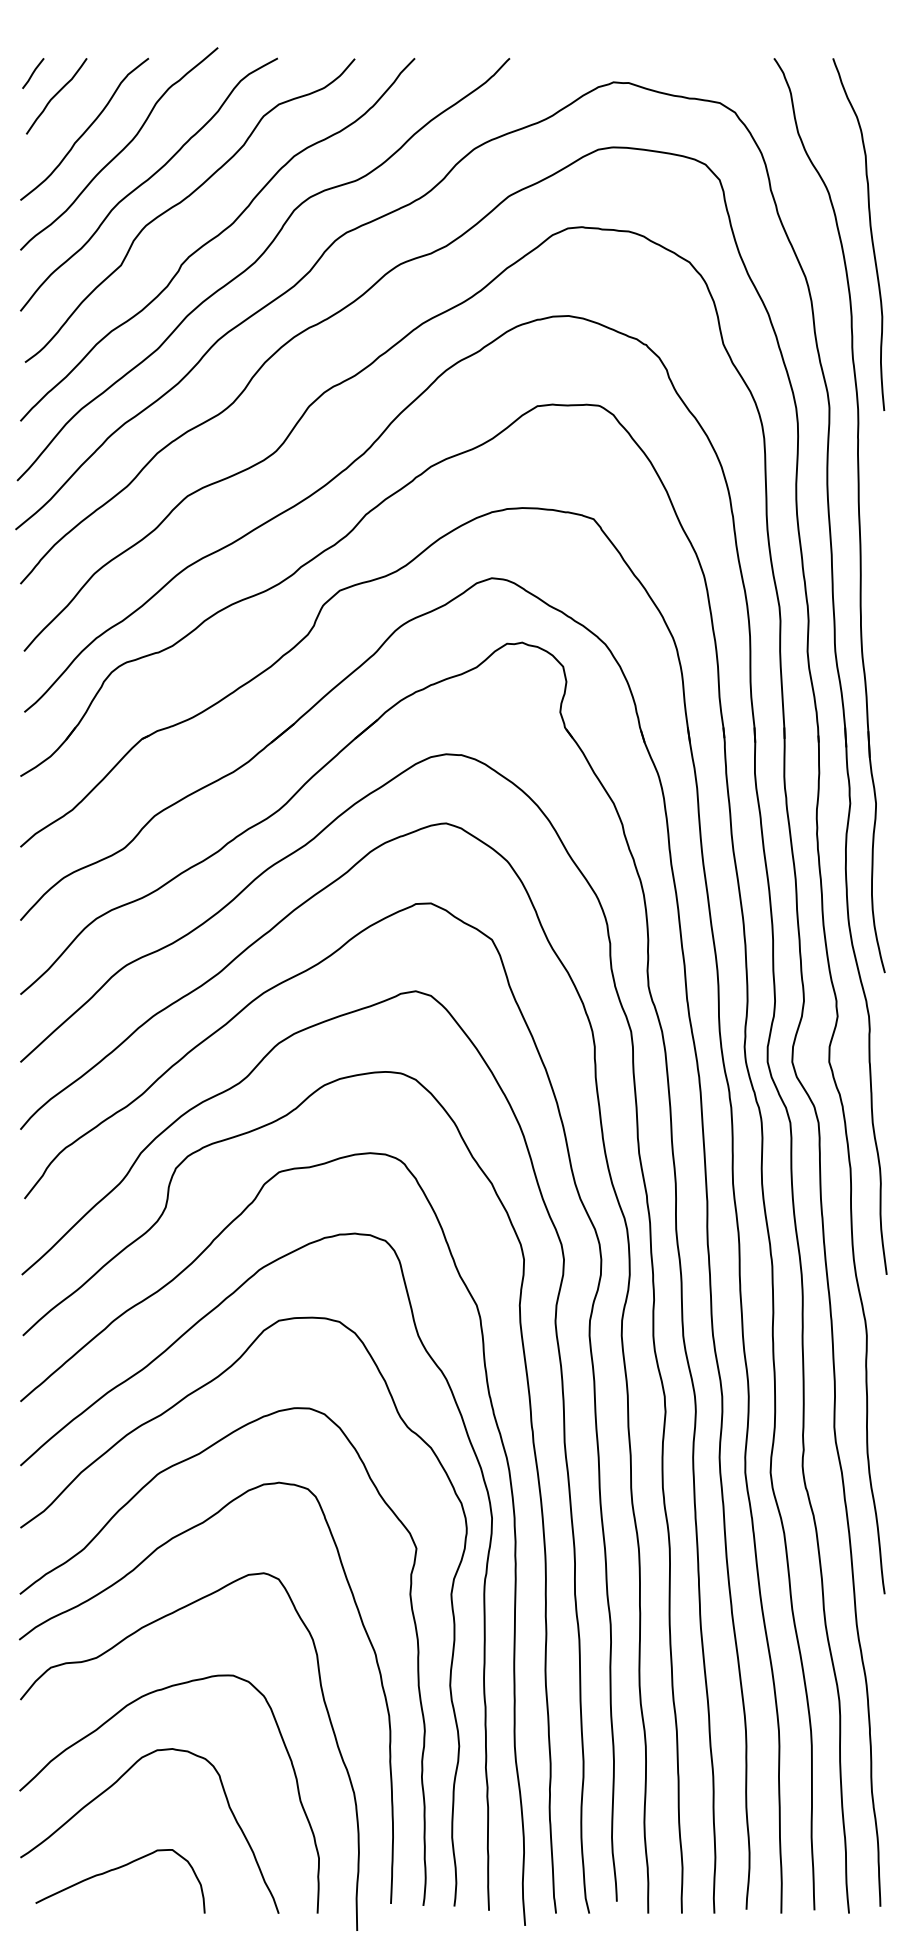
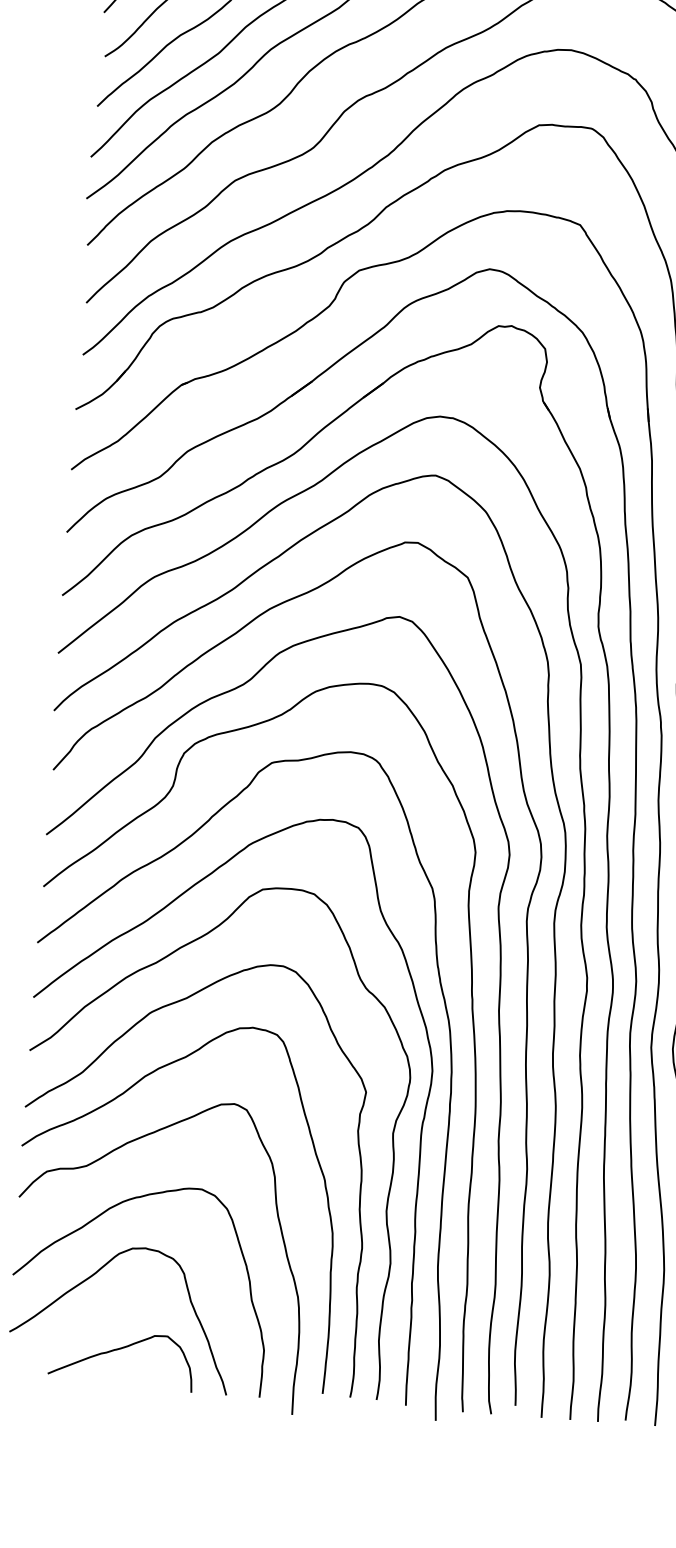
curve: (117, 1869) -> (119, 1349), moved

